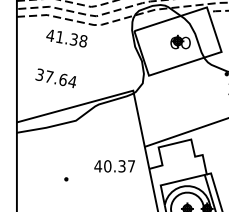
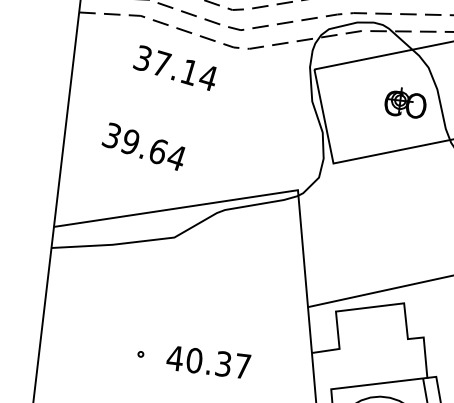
text: (66, 38) -> (174, 68), 41.38 -> 37.14
text: (49, 76) -> (131, 141), 37.64 -> 39.64
text: (114, 166) -> (208, 362), moved

